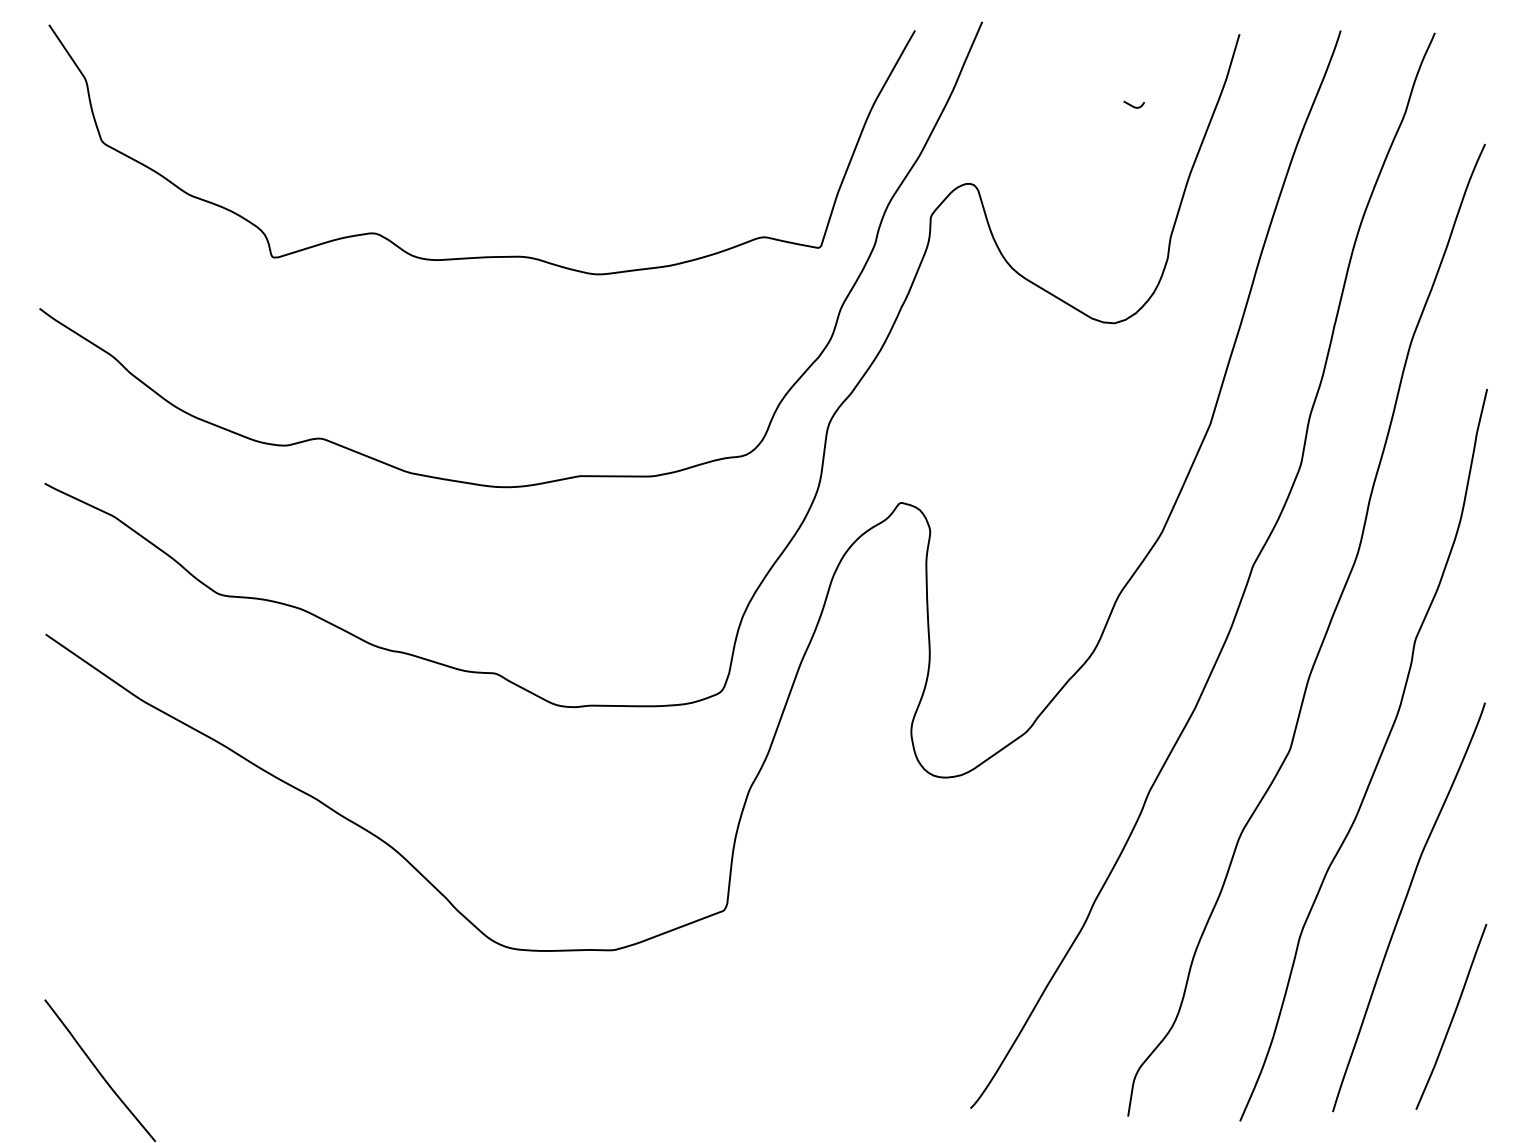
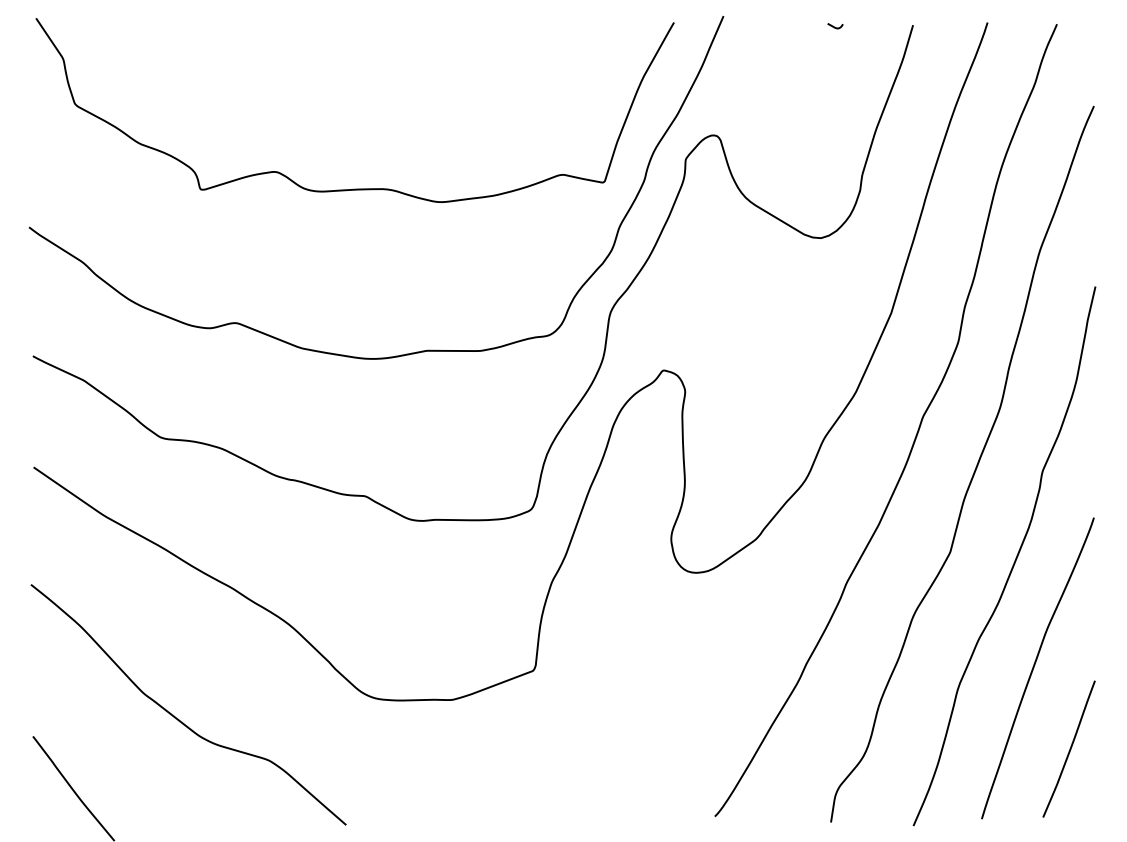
curve: (1132, 105) -> (834, 26), moved
curve: (242, 975) -> (178, 718), added

